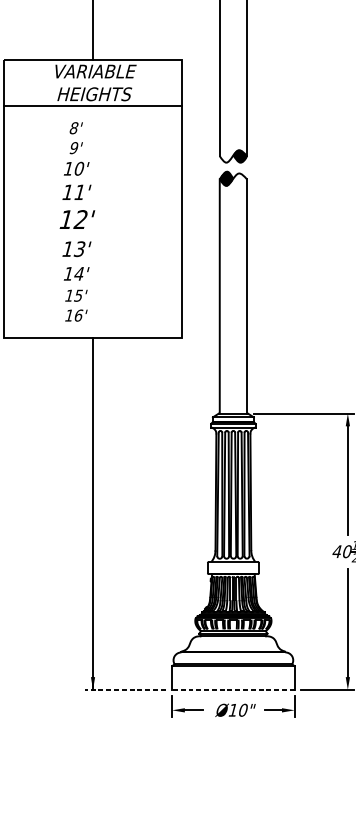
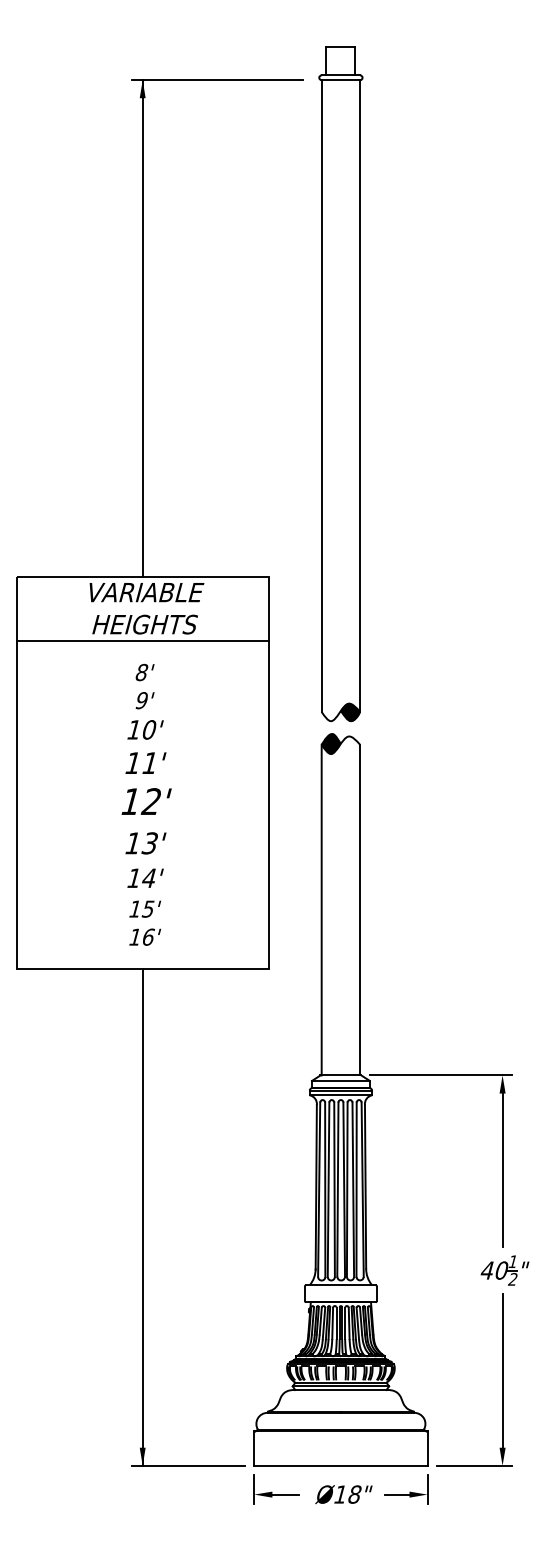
text: (77, 221) -> (146, 804), moved
line: (125, 689) -> (188, 1465), dashed -> solid
line: (233, 689) -> (340, 1465), dashed -> solid
text: (243, 710) -> (354, 1494), Ø10" -> Ø18"

